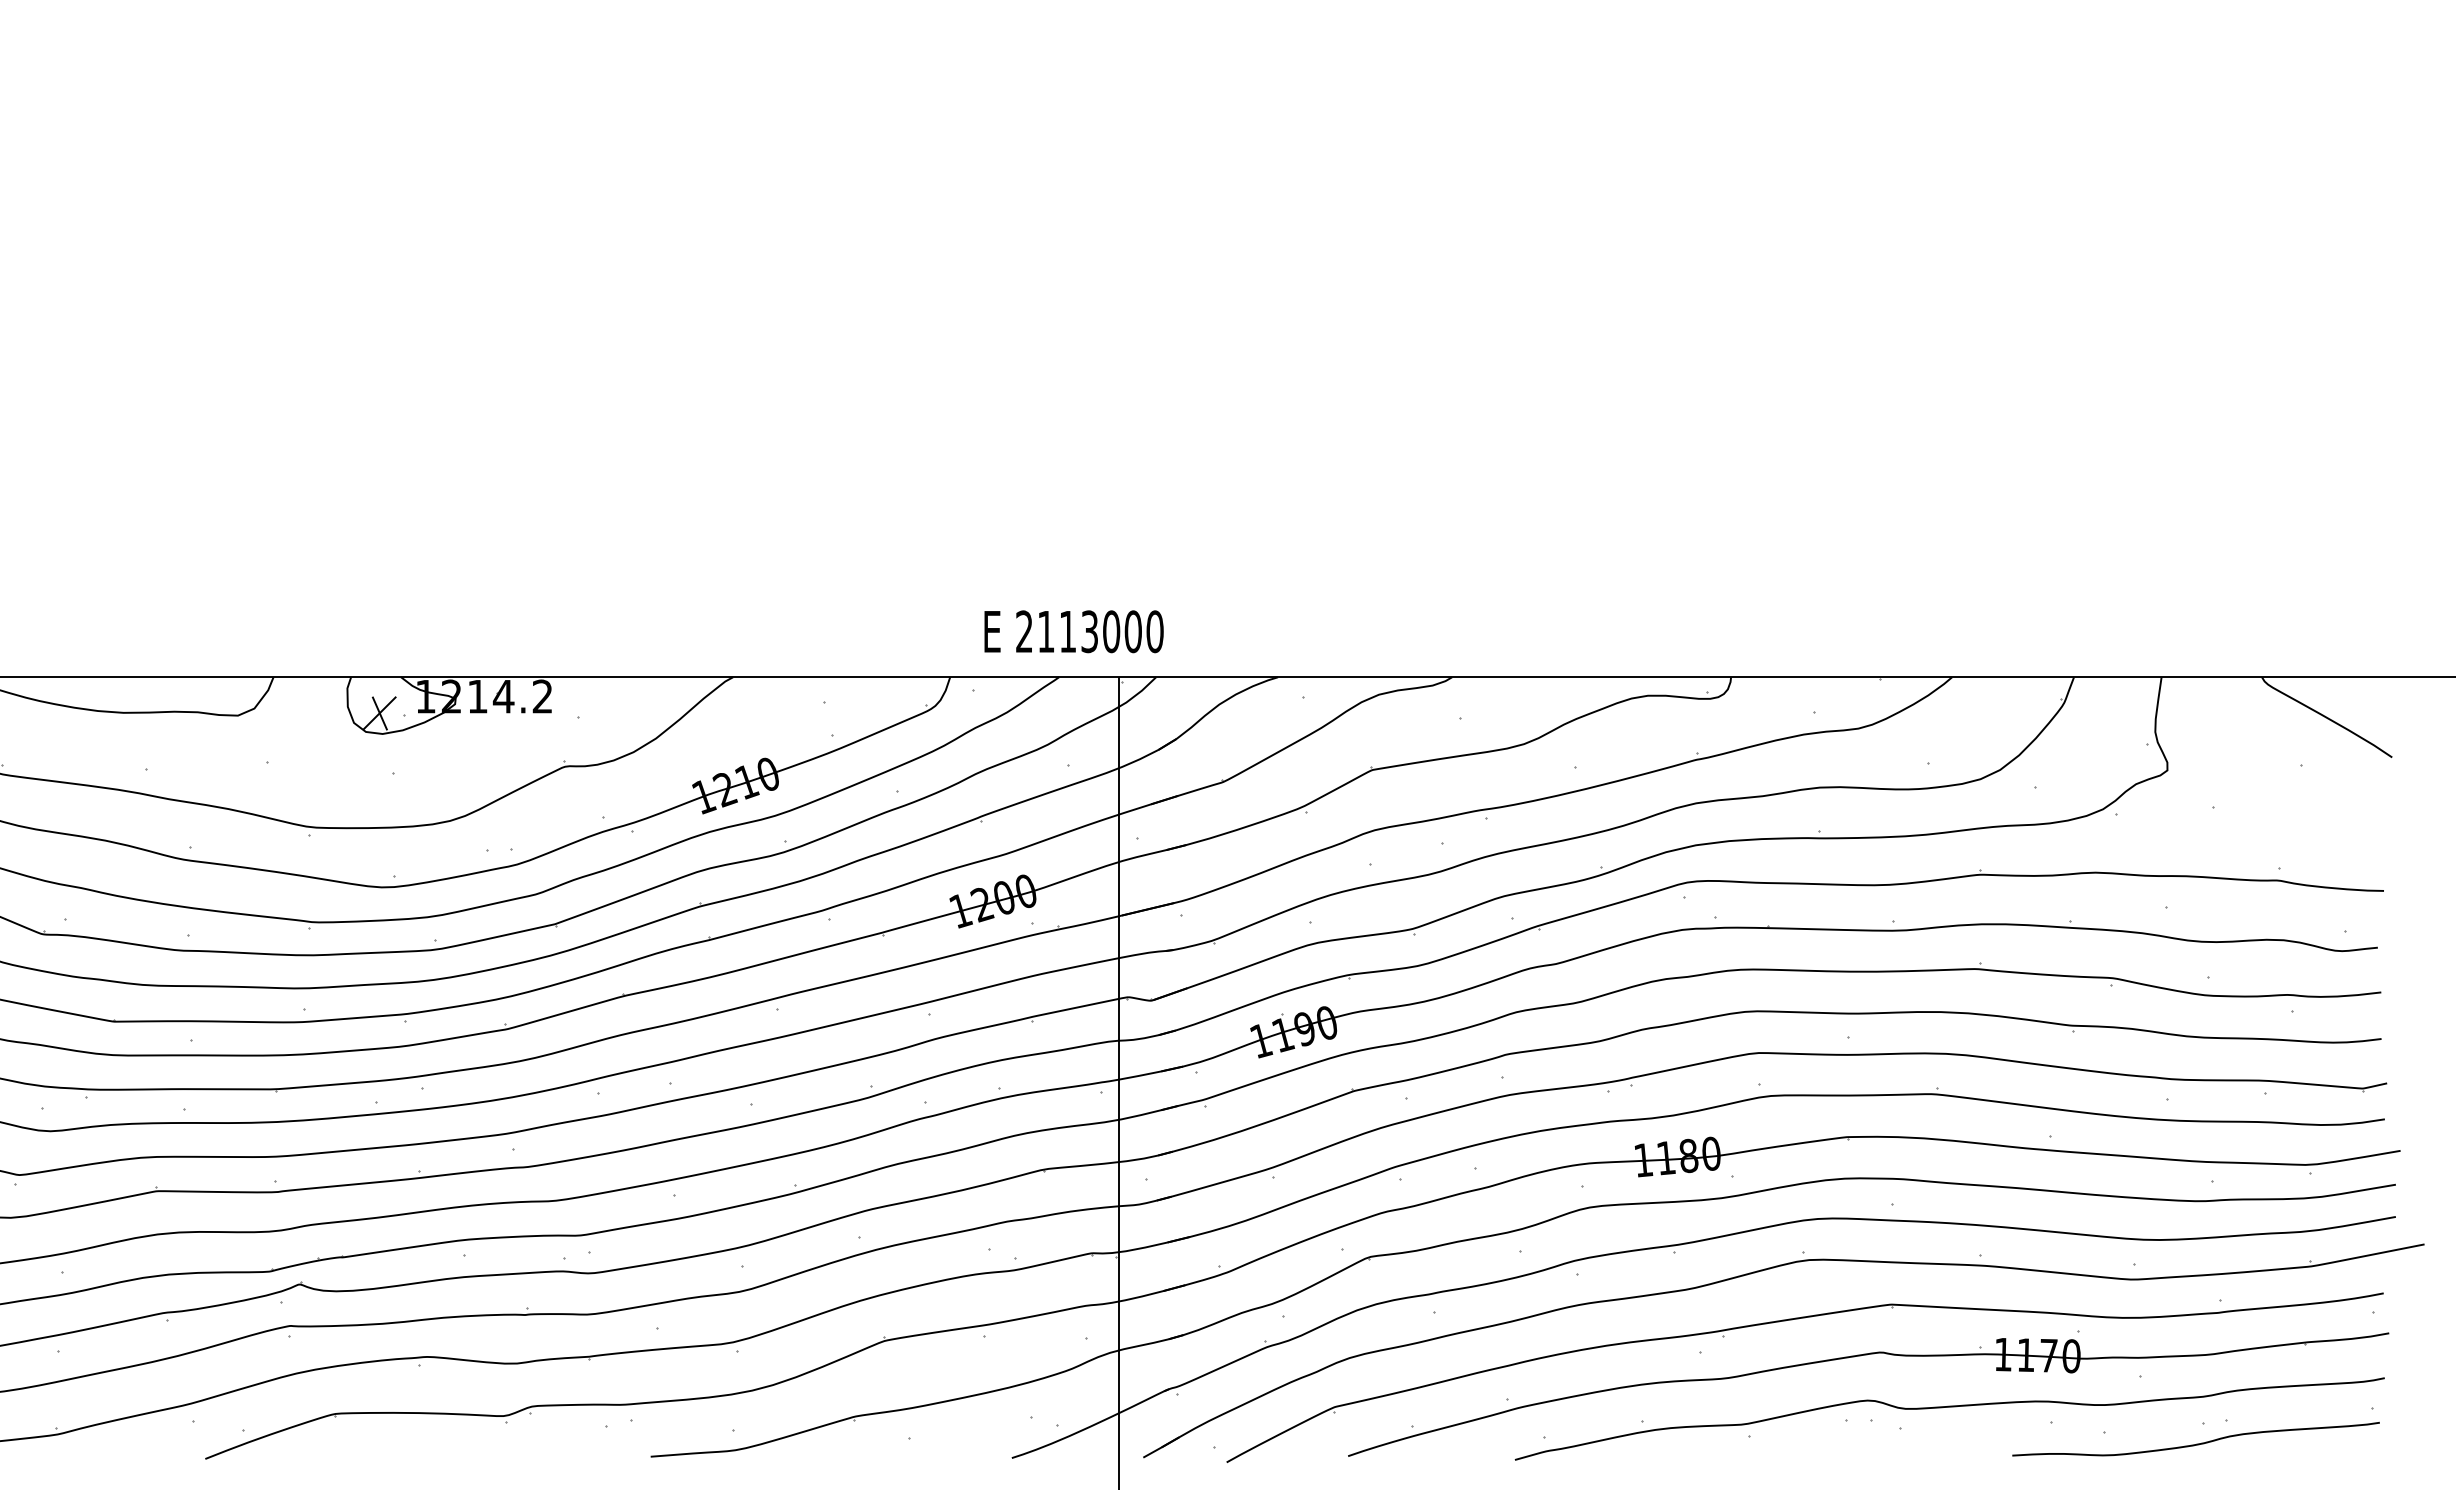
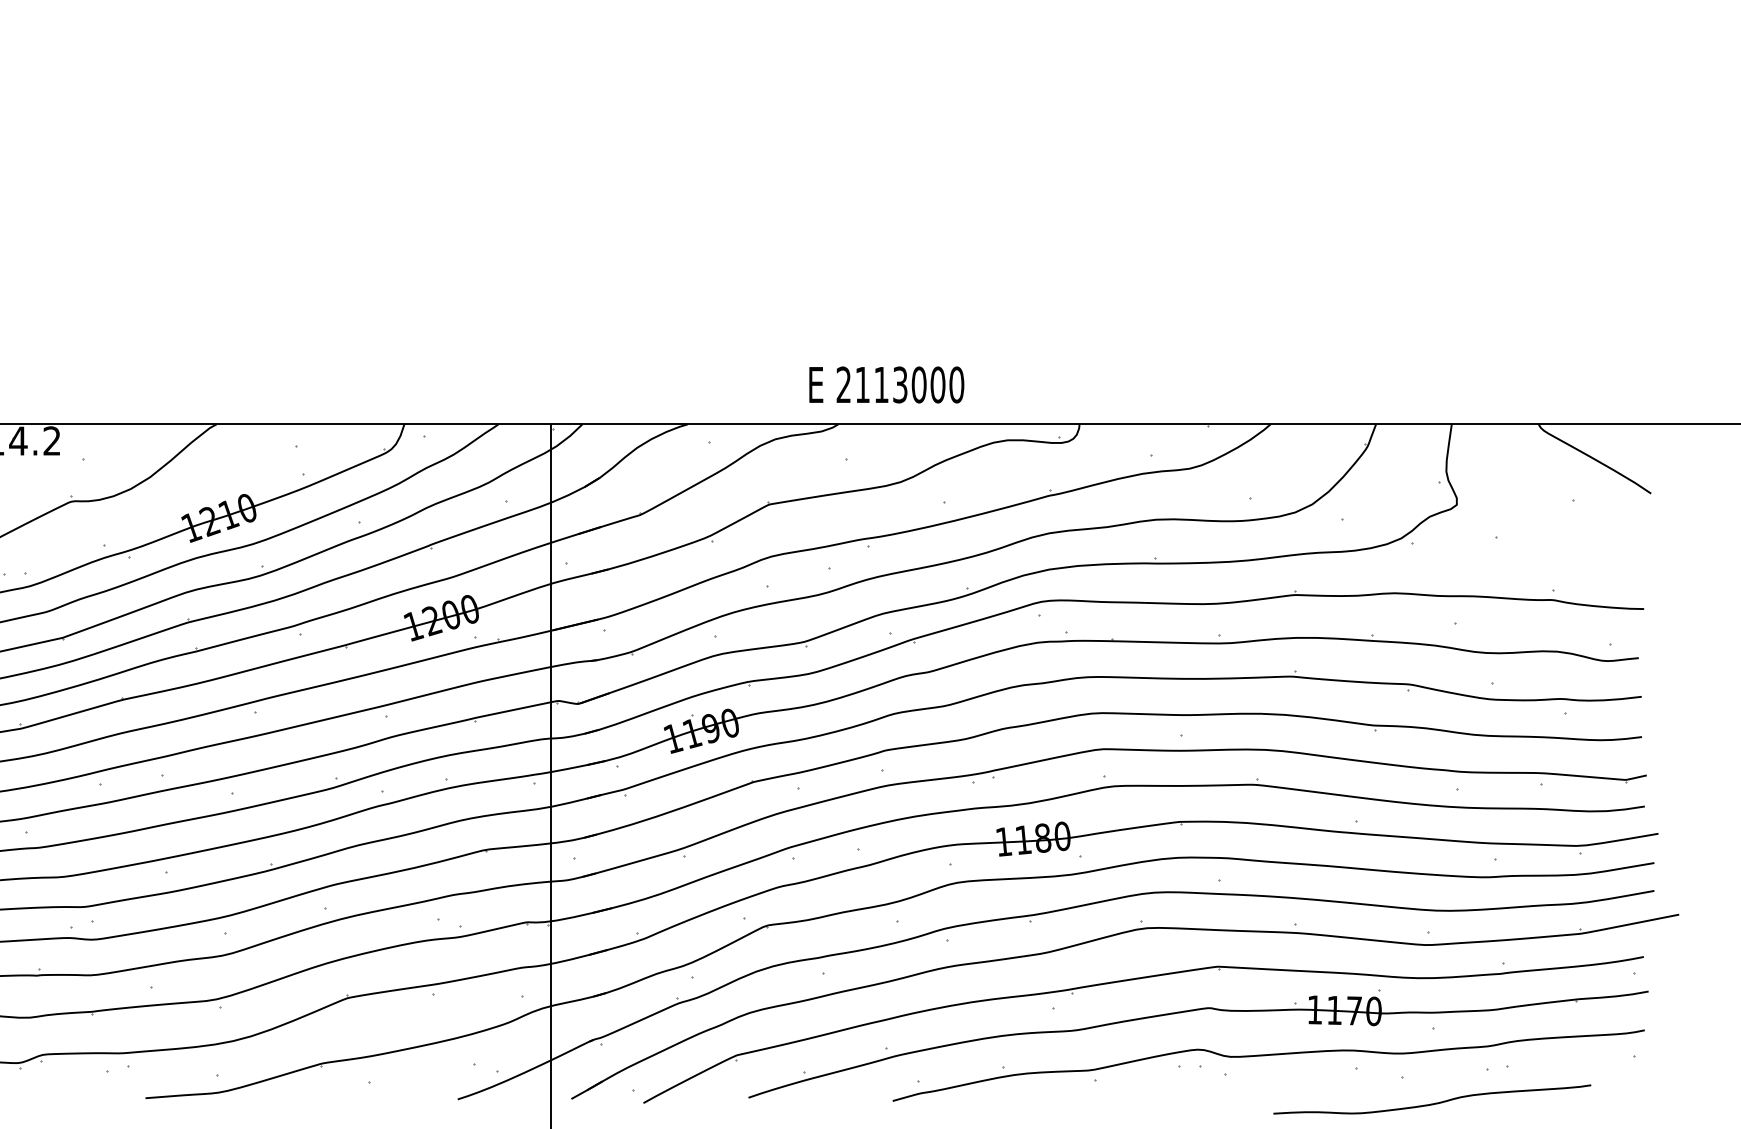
text: (1073, 631) -> (886, 384), moved
curve: (2196, 1443) -> (1432, 1103), moved

